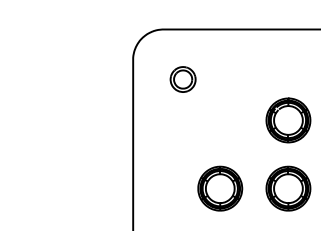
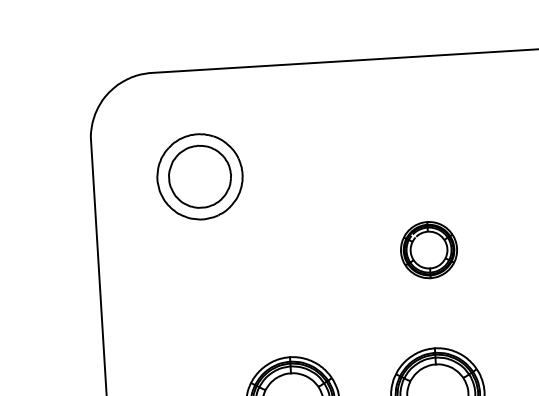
part: (182, 79) -> (198, 176), size x1.6
part: (288, 120) -> (429, 250), size x0.6

